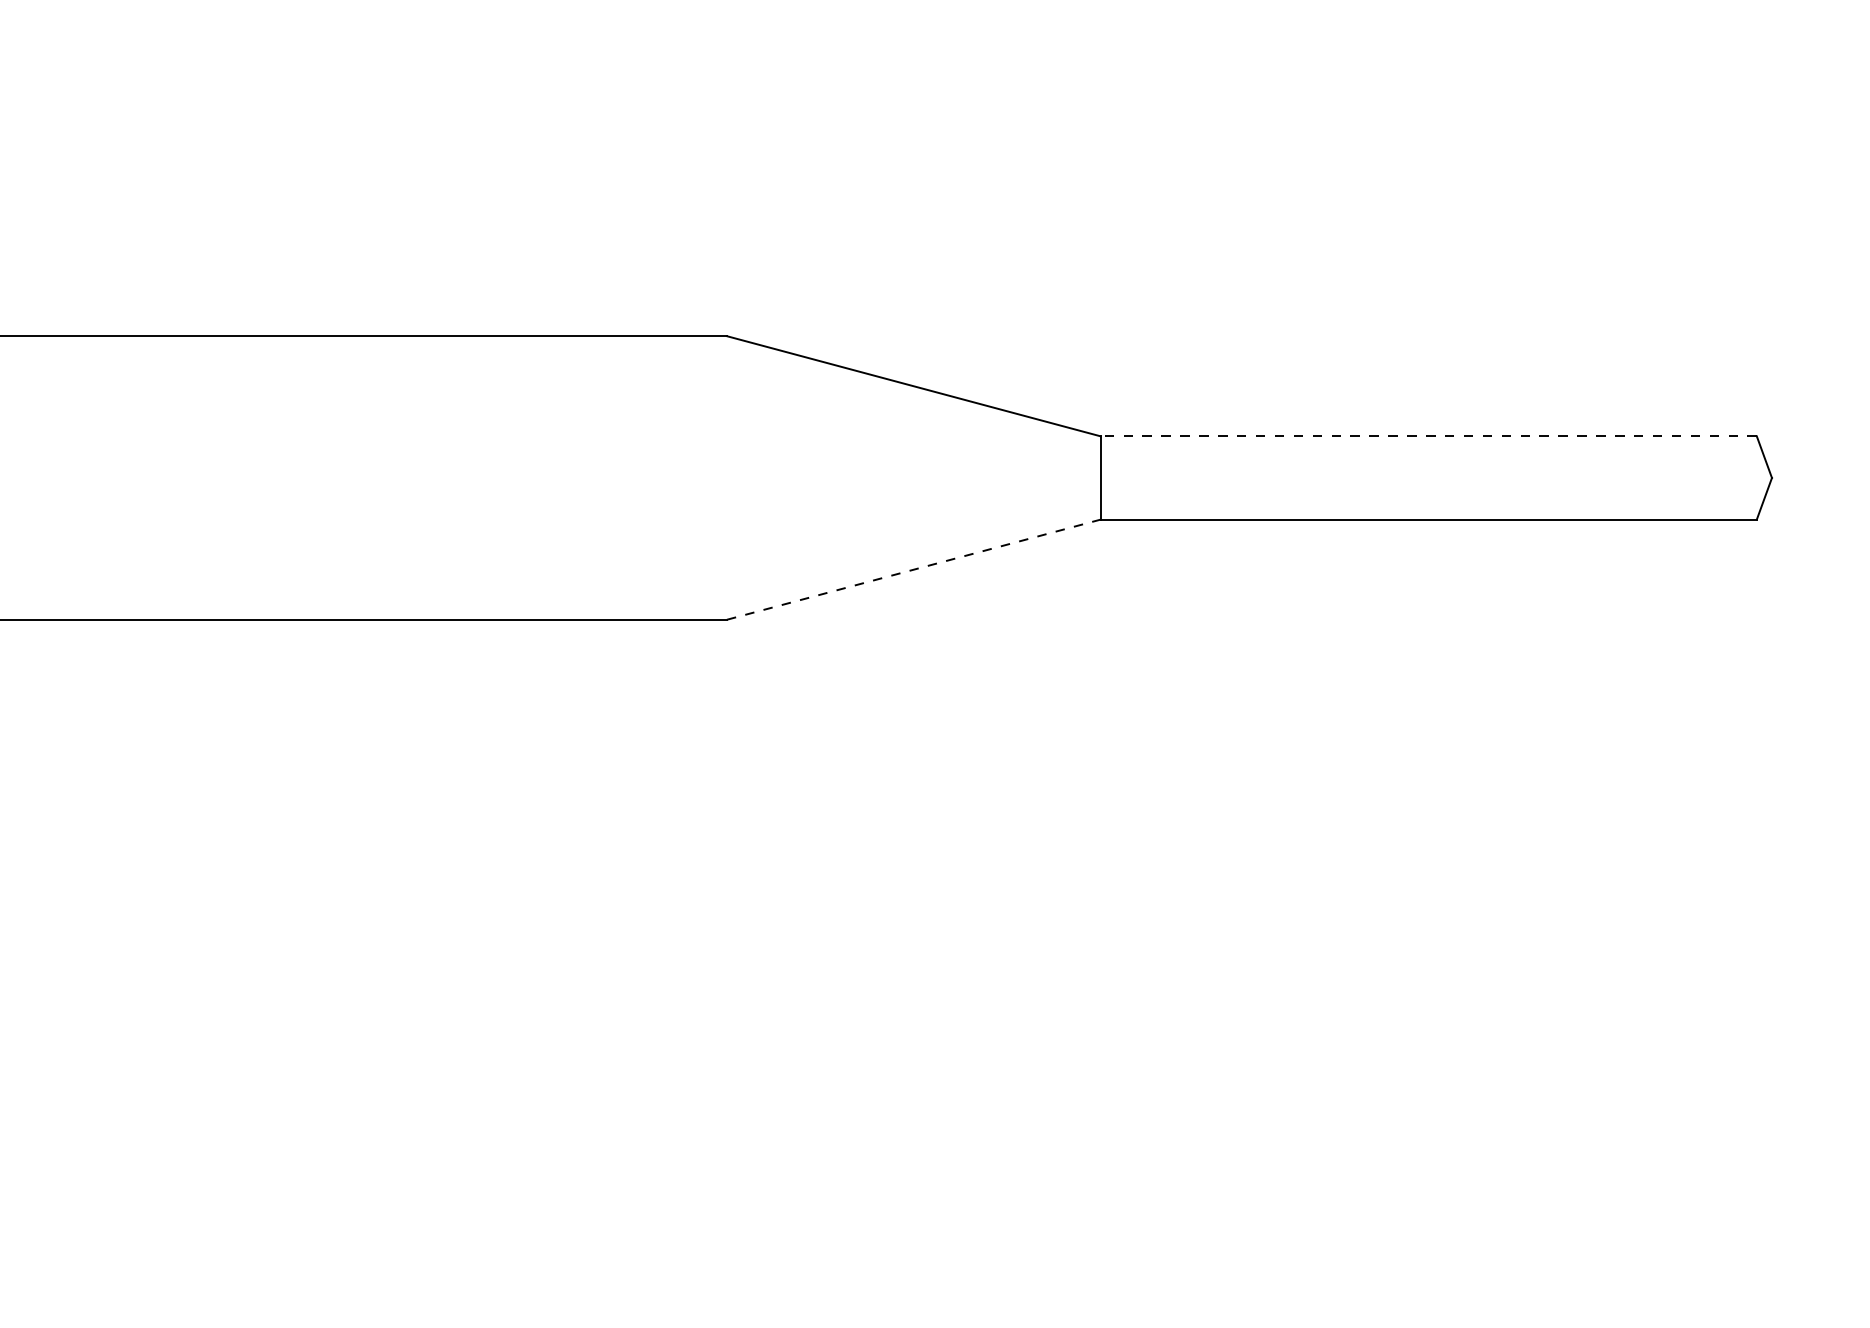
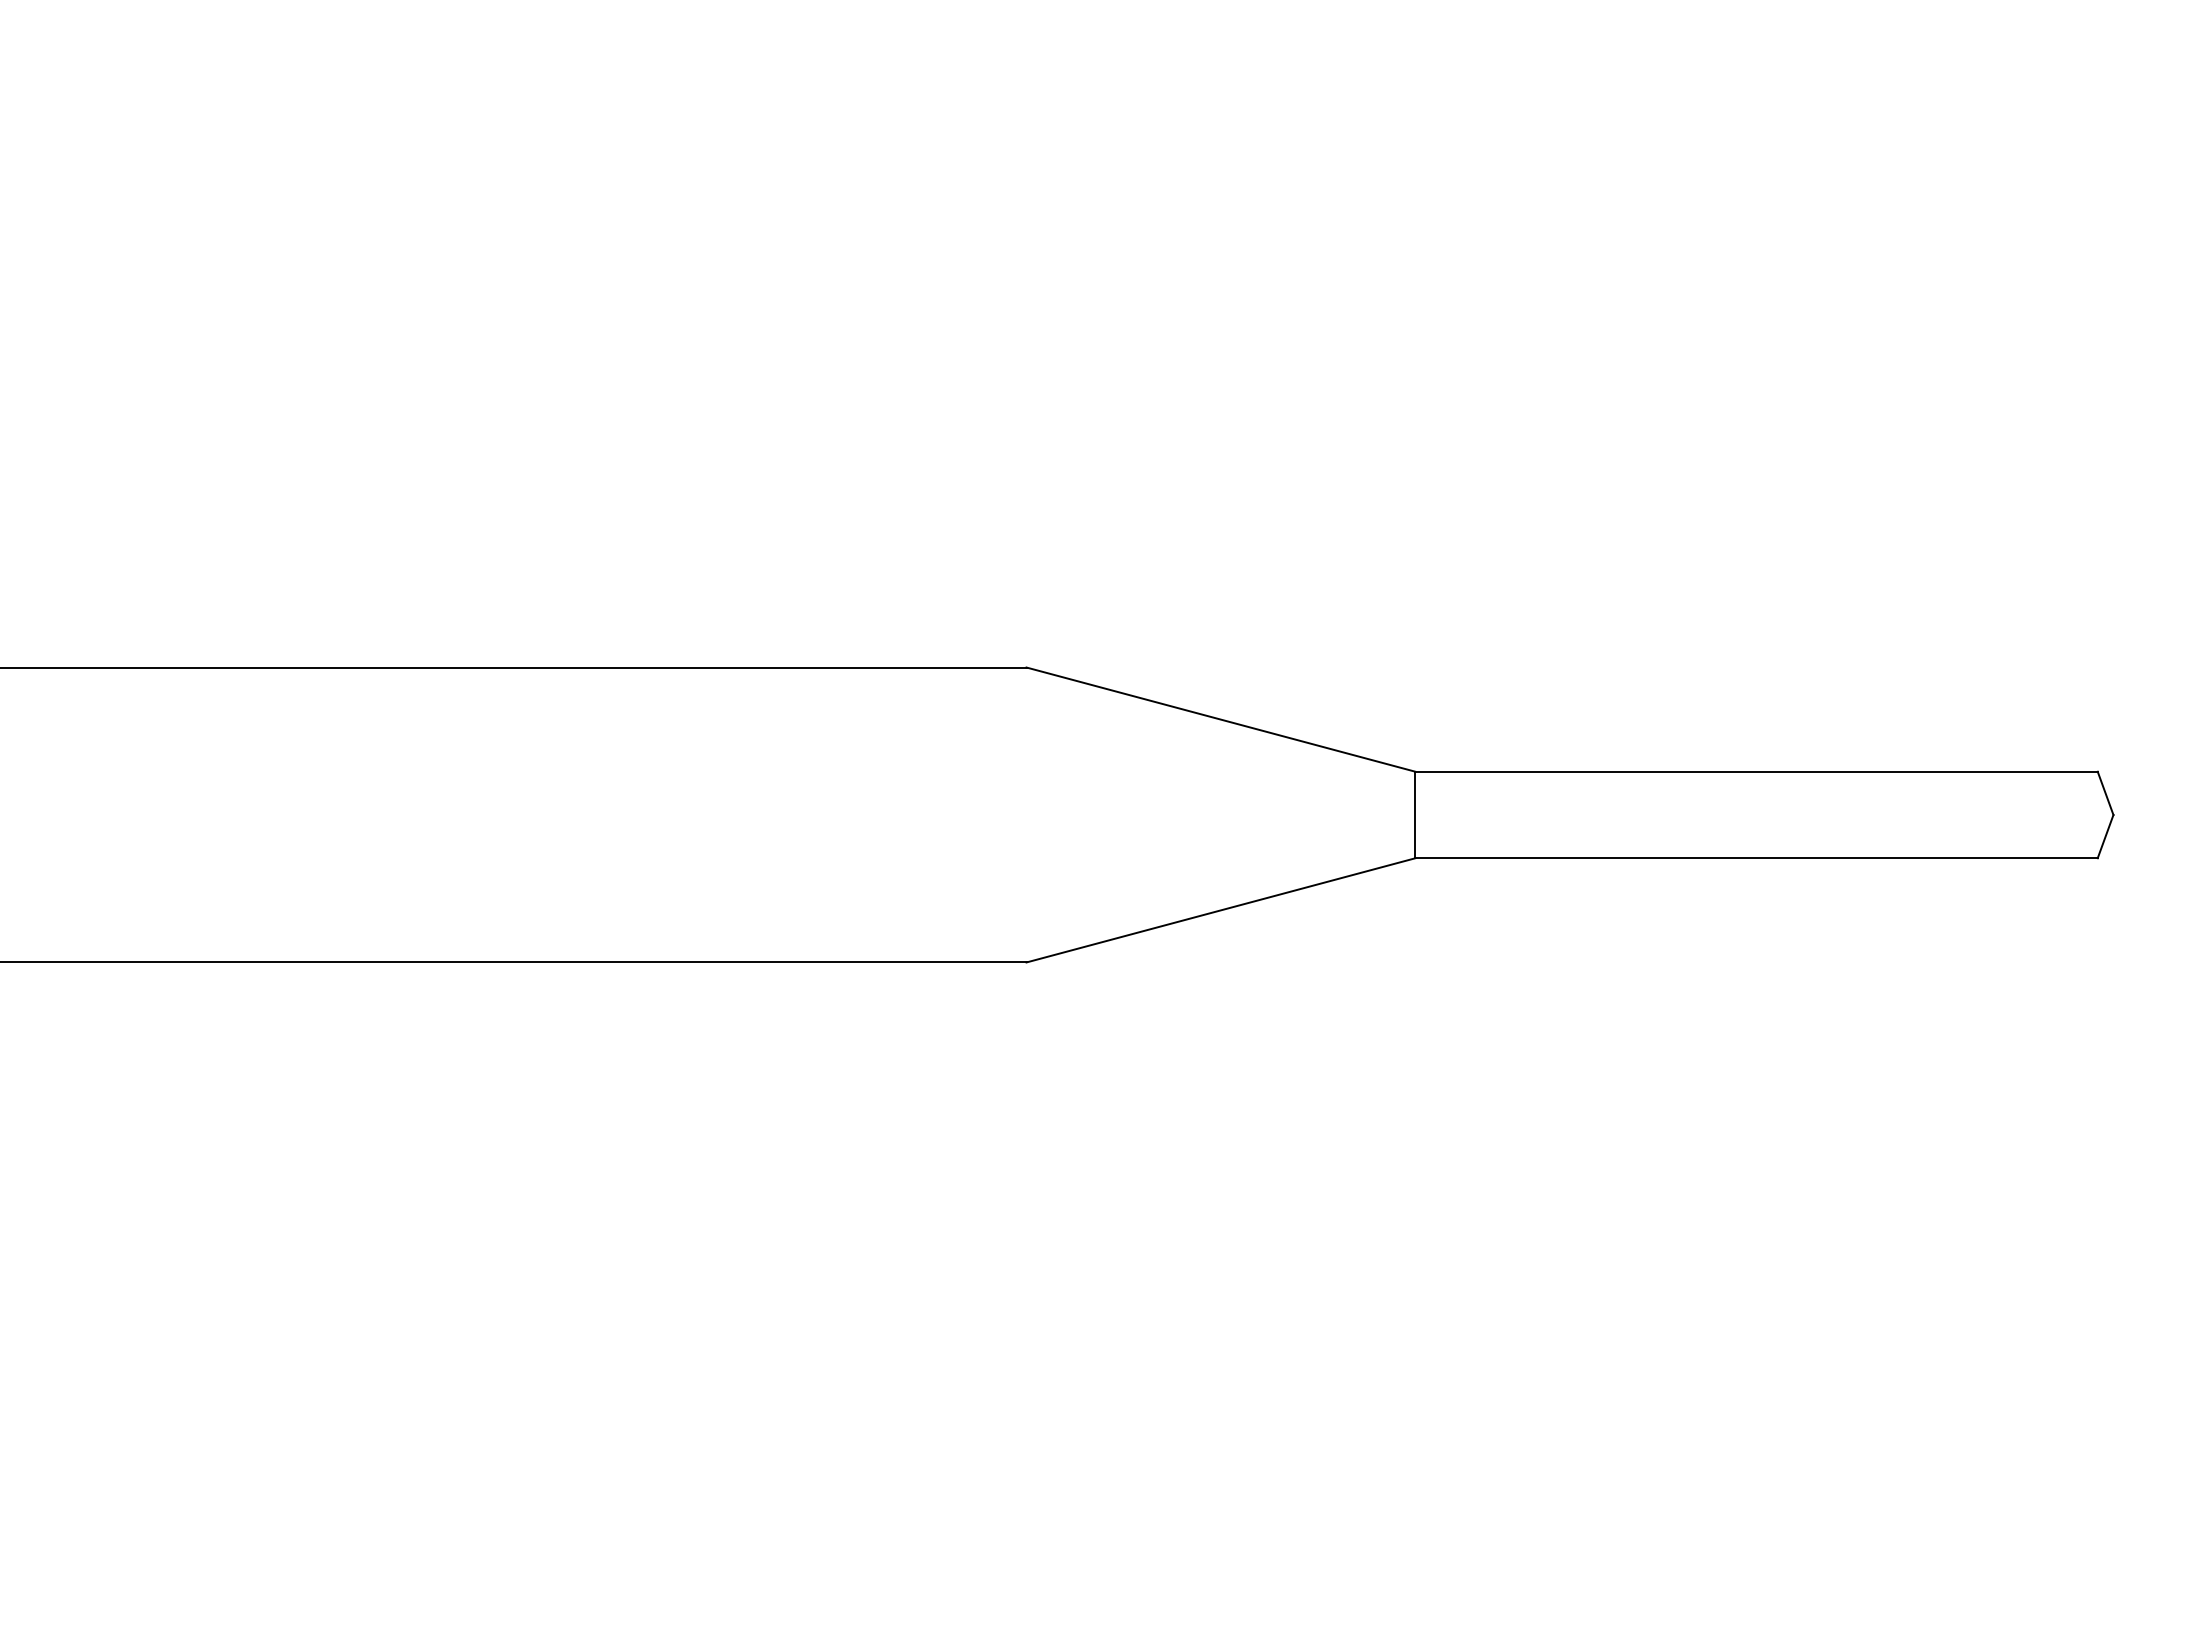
line: (1428, 436) -> (1756, 771), dashed -> solid
line: (914, 569) -> (1221, 910), dashed -> solid

